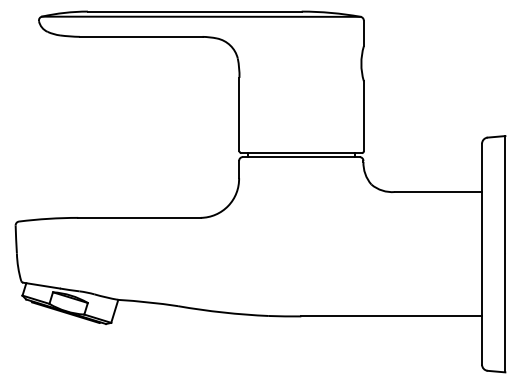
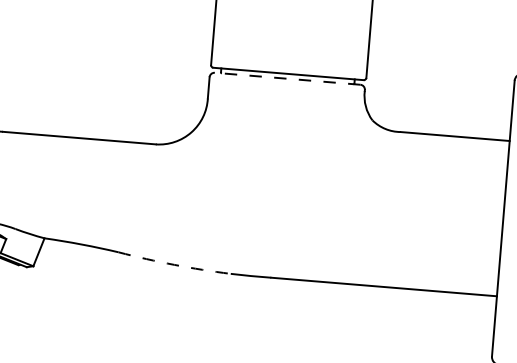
line: (300, 157) -> (286, 79), solid -> dashed
arc: (223, 312) -> (174, 264), solid -> dashed

